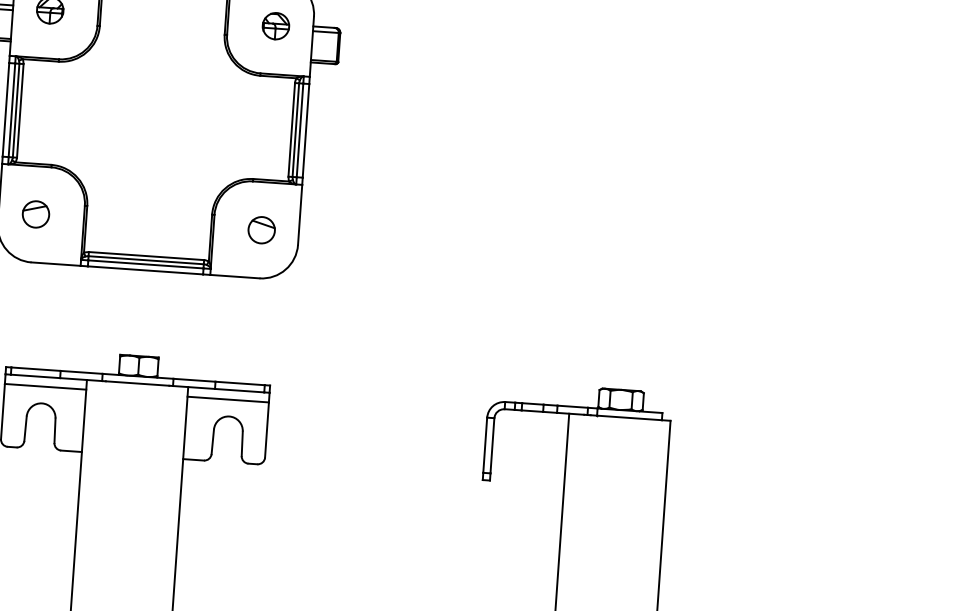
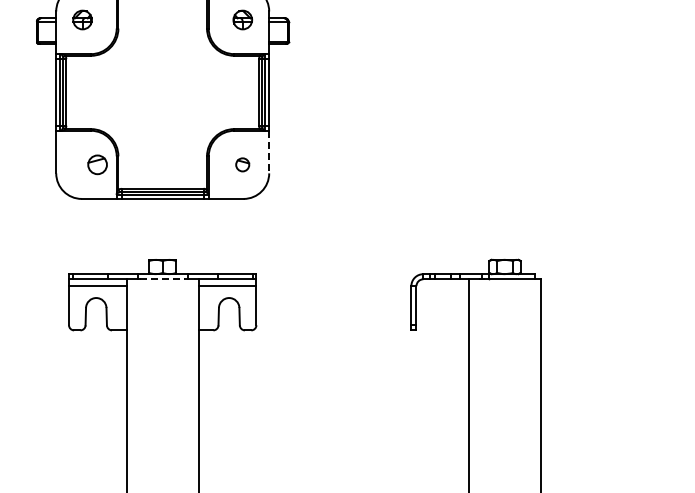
part: (35, 213) -> (97, 164), moved
line: (300, 215) -> (269, 152), solid -> dashed
part: (261, 229) -> (242, 164), size x0.7
line: (137, 383) -> (162, 279), solid -> dashed

